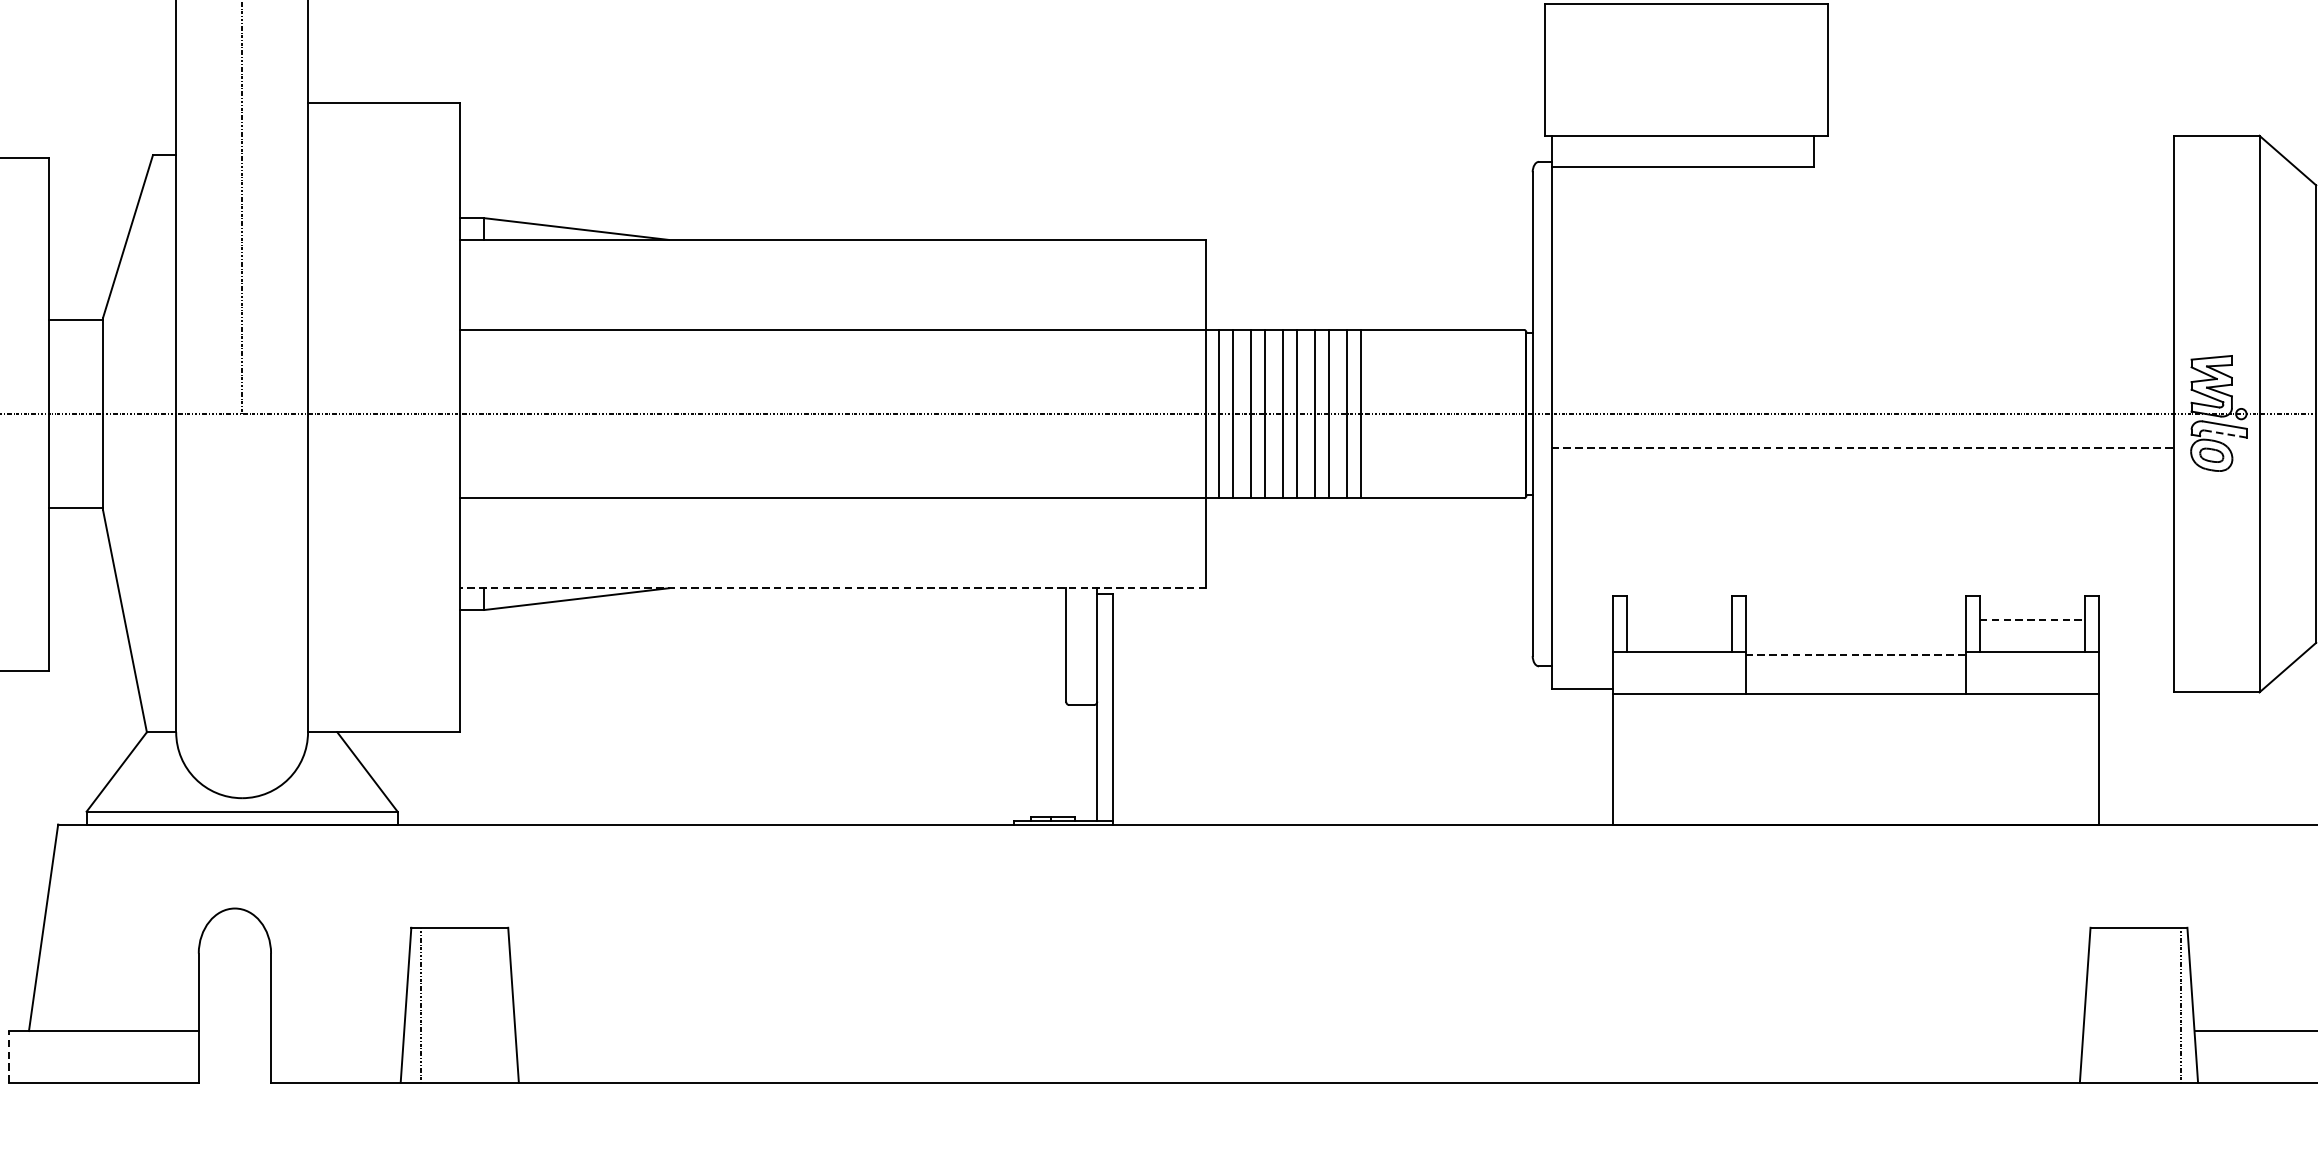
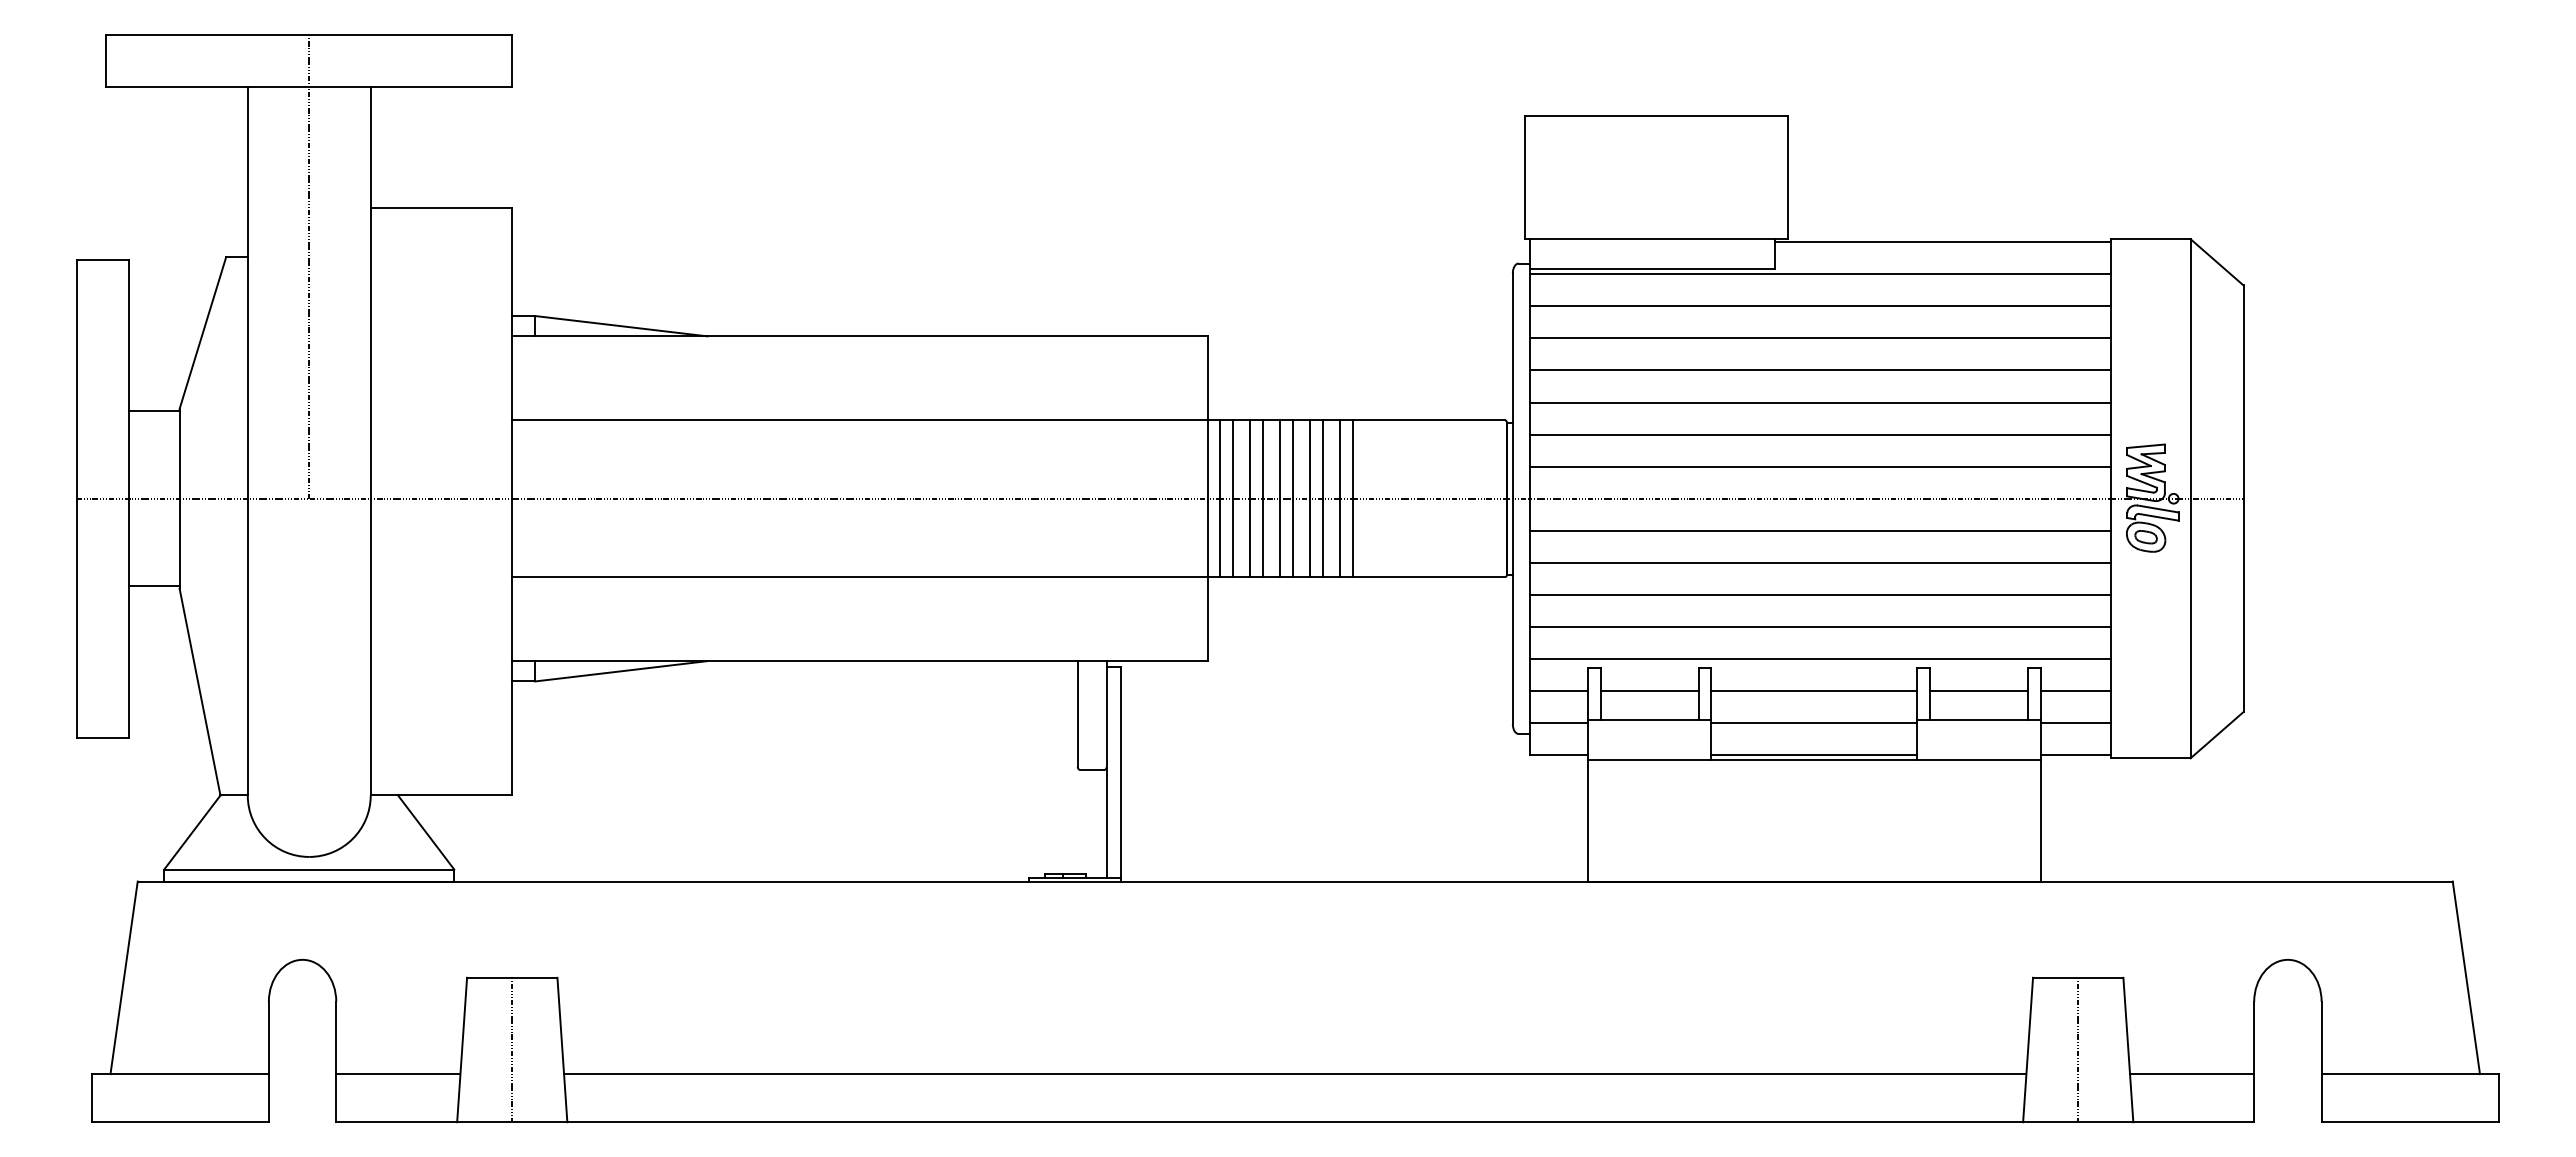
line: (1994, 139) -> (1943, 242), added
line: (1862, 173) -> (1820, 274), added
line: (1862, 207) -> (1820, 306), added
line: (1862, 242) -> (1820, 338), added
line: (1862, 276) -> (1820, 370), added
line: (1862, 310) -> (1820, 402), added
line: (1862, 345) -> (1820, 434), added
line: (1862, 379) -> (1820, 466), added
line: (2225, 434) -> (2158, 517), dashed -> solid
line: (1863, 448) -> (1821, 530), dashed -> solid
line: (1862, 482) -> (1820, 562), added
line: (1862, 516) -> (1820, 594), added
line: (1862, 552) -> (1820, 627), added
line: (1862, 586) -> (1820, 659), added
line: (833, 588) -> (860, 661), dashed -> solid
line: (1582, 620) -> (1559, 691), added
line: (1679, 620) -> (1649, 691), added
line: (1856, 620) -> (1814, 691), added
line: (2033, 620) -> (1979, 691), dashed -> solid
line: (2136, 620) -> (2075, 691), added
line: (1582, 655) -> (1559, 723), added
line: (1856, 655) -> (1814, 723), dashed -> solid
line: (2136, 655) -> (2075, 723), added
line: (1856, 689) -> (1814, 755), added
line: (2136, 689) -> (2075, 755), added
line: (421, 1004) -> (512, 1049), moved
line: (2181, 1004) -> (2078, 1049), moved
line: (337, 1031) -> (398, 1074), added
line: (1299, 1031) -> (1295, 1074), added
line: (8, 1056) -> (91, 1097), dashed -> solid

